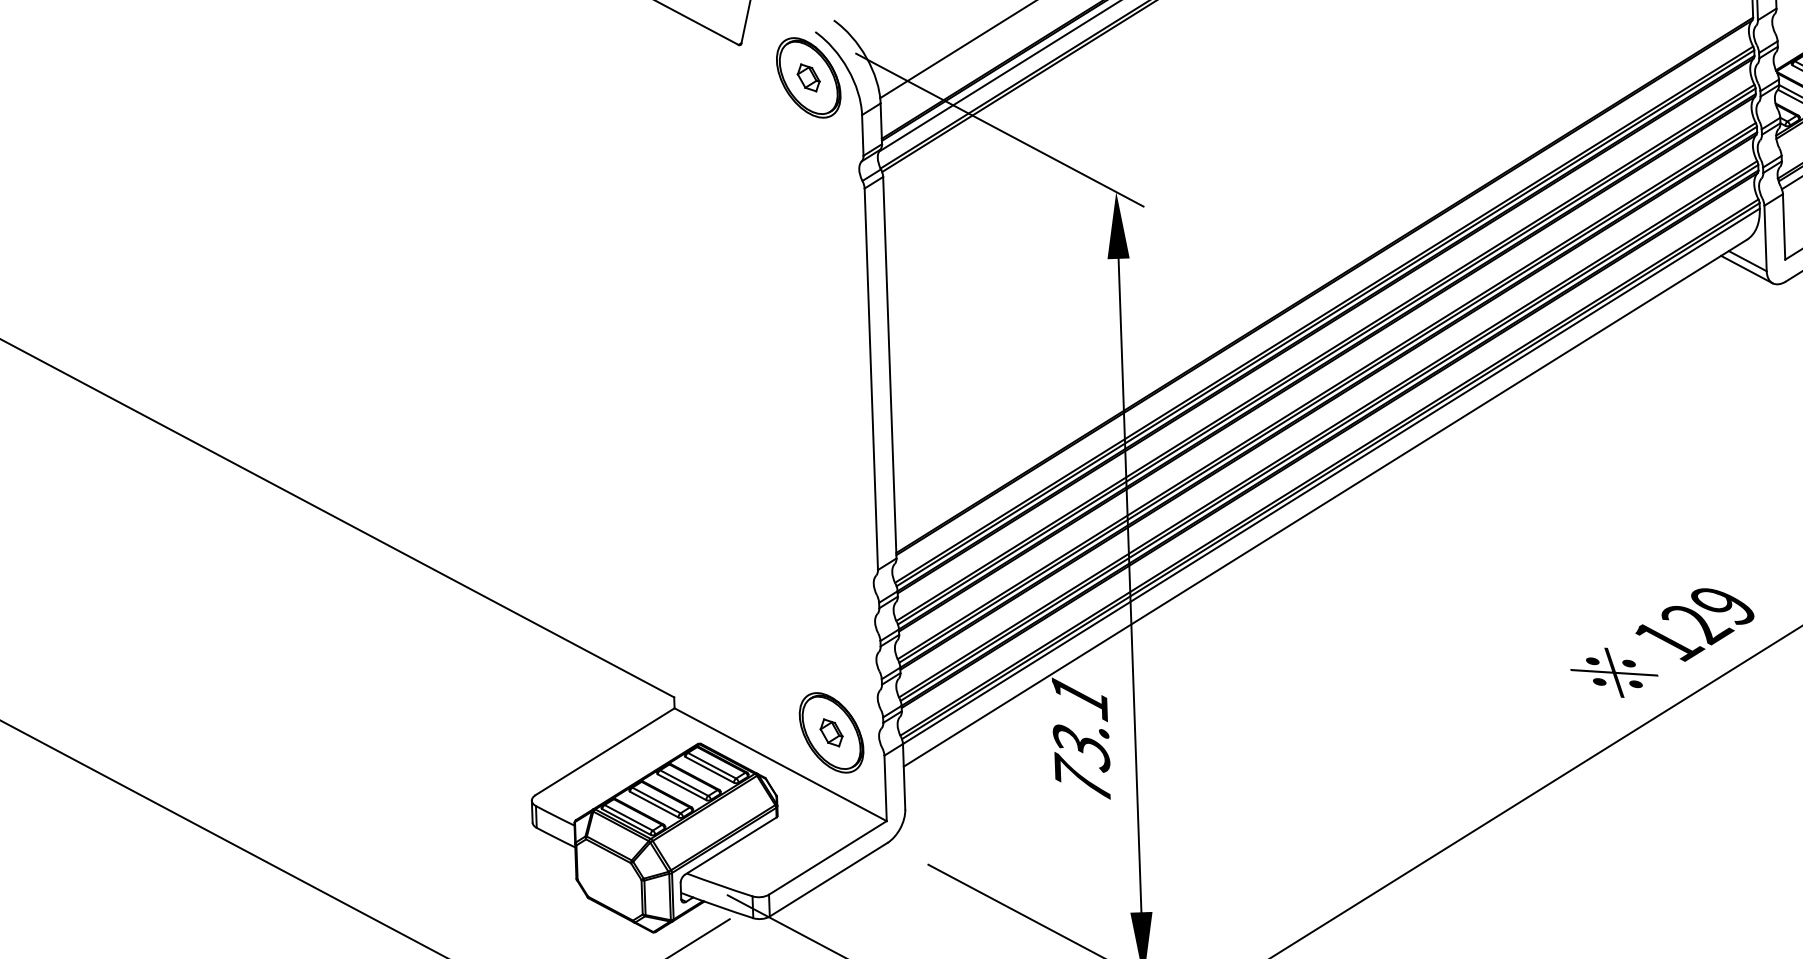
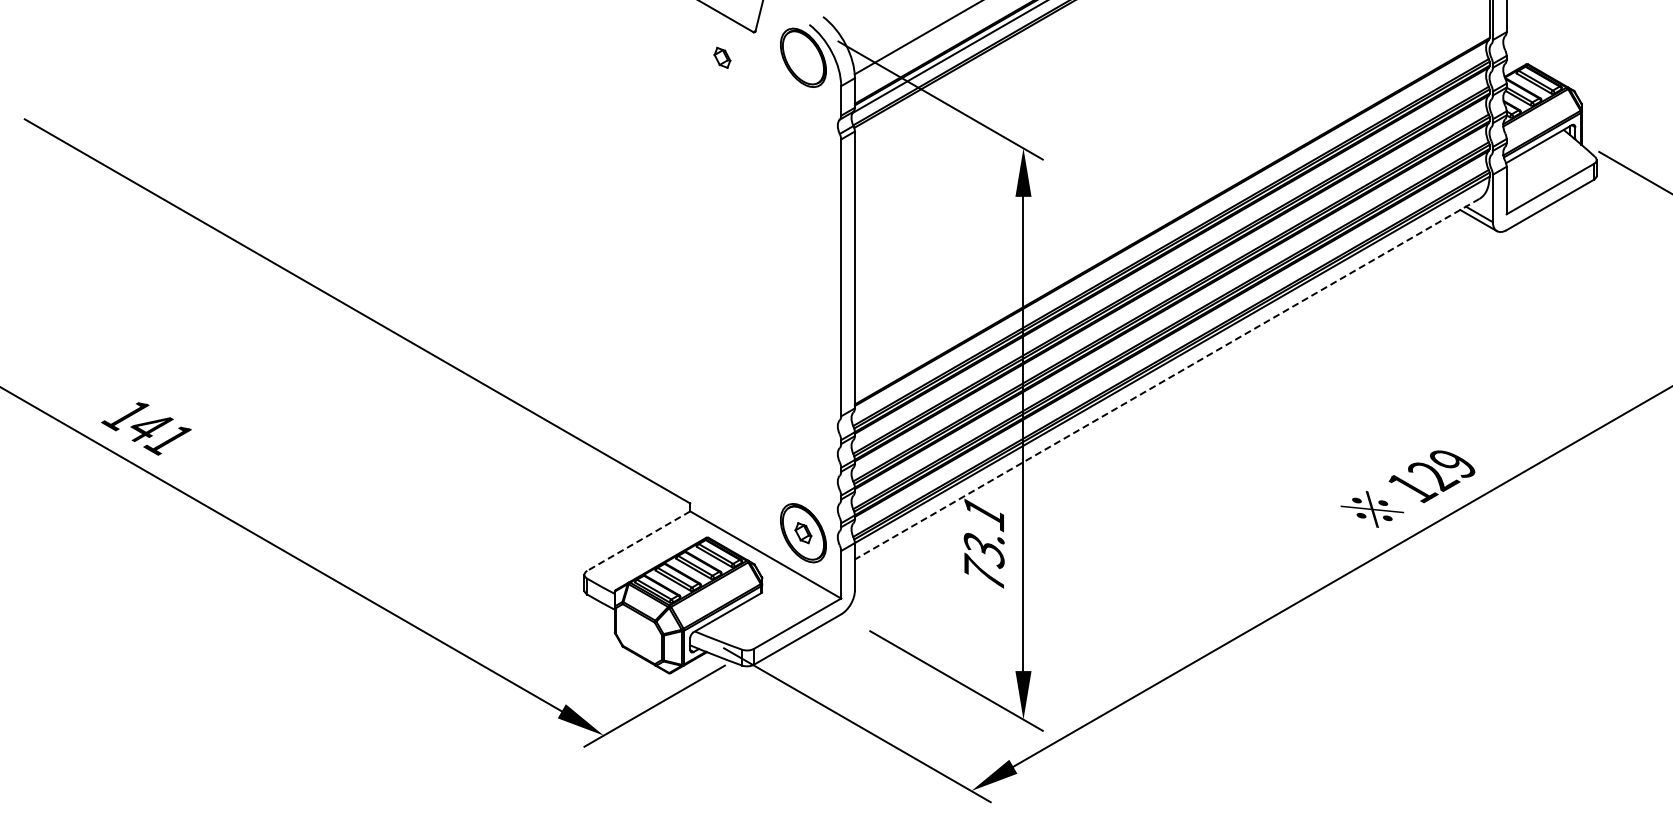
part: (808, 77) -> (722, 57), moved
line: (1325, 503) -> (1167, 379), solid -> dashed
line: (604, 752) -> (638, 541), solid -> dashed

